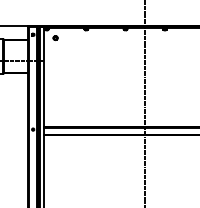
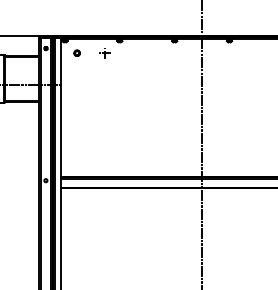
part: (75, 38) -> (104, 53), added

